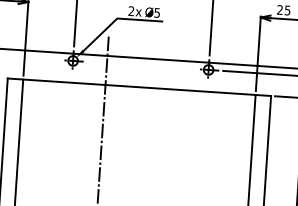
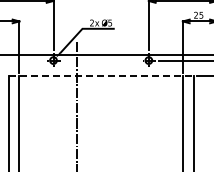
line: (139, 86) -> (101, 75), solid -> dashed

